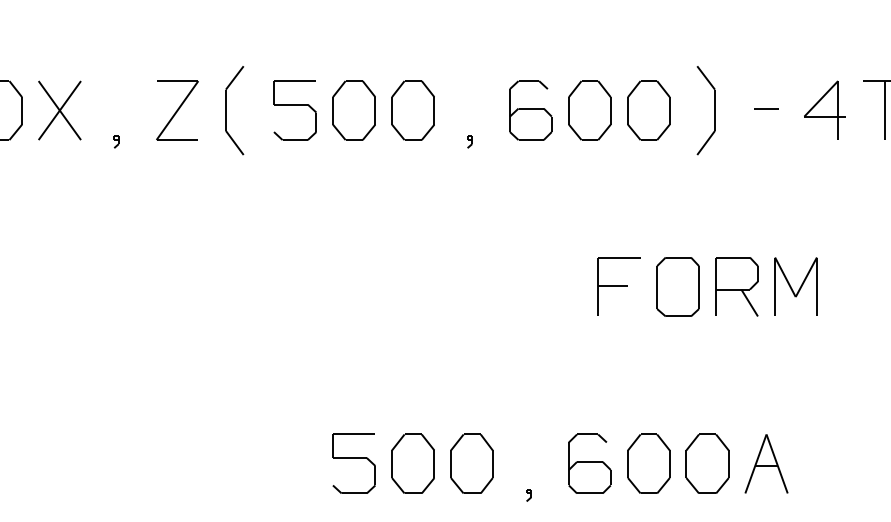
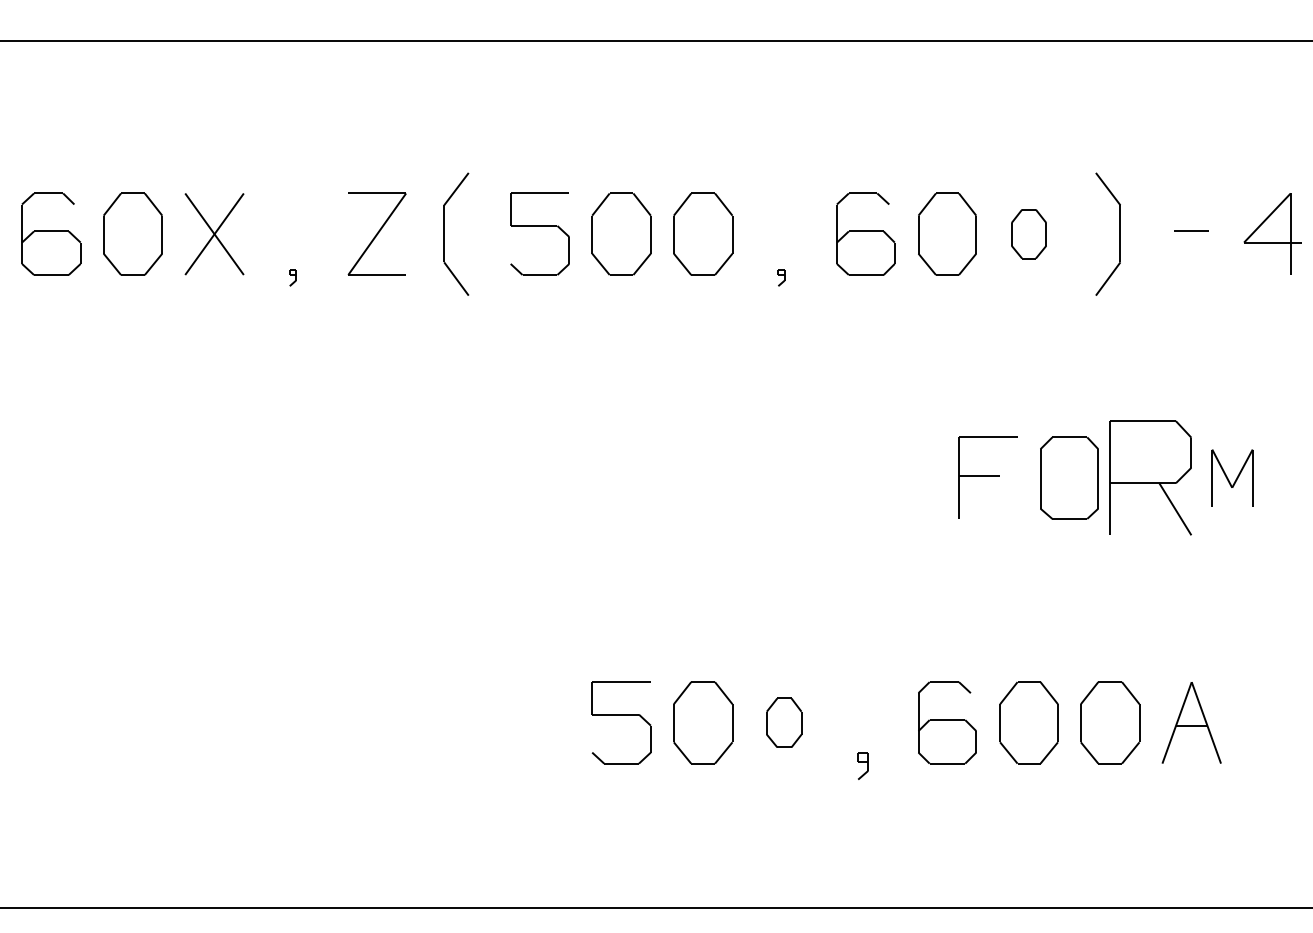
part: (648, 110) -> (1028, 233), size x0.6
part: (736, 286) -> (1150, 477), size x1.4
part: (796, 286) -> (1232, 477), size x0.7
part: (471, 463) -> (783, 722), size x0.6
part: (528, 495) -> (862, 766), size x1.6

